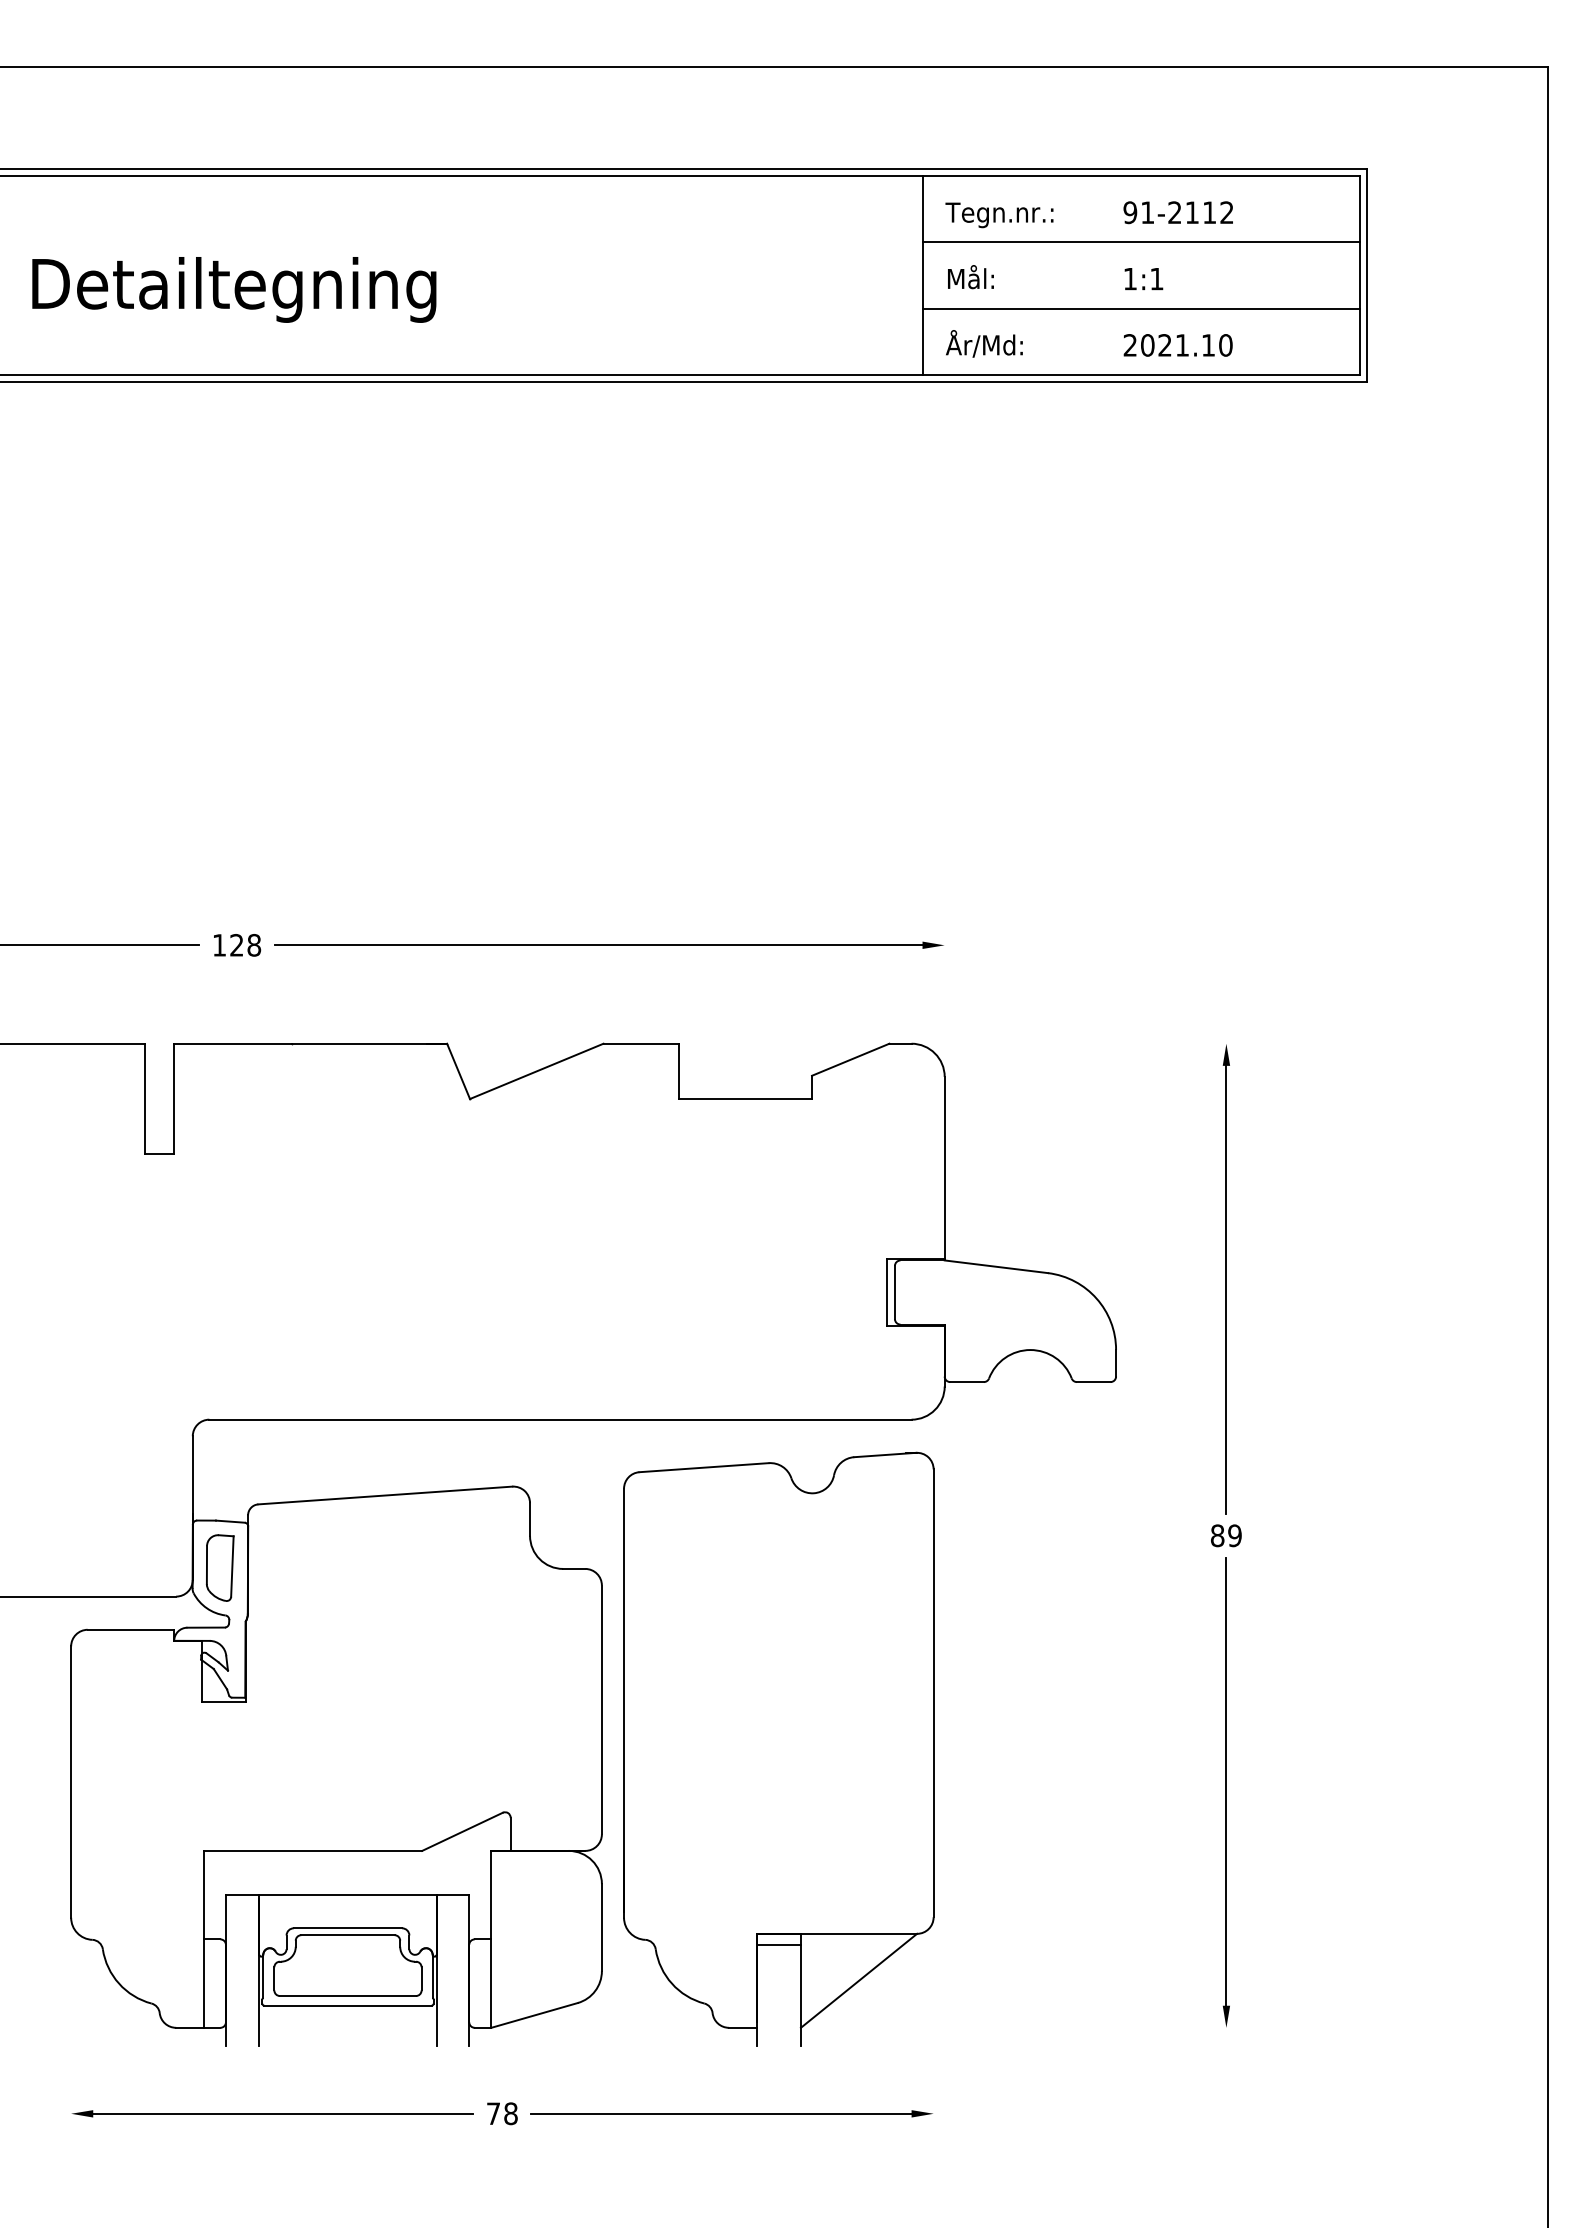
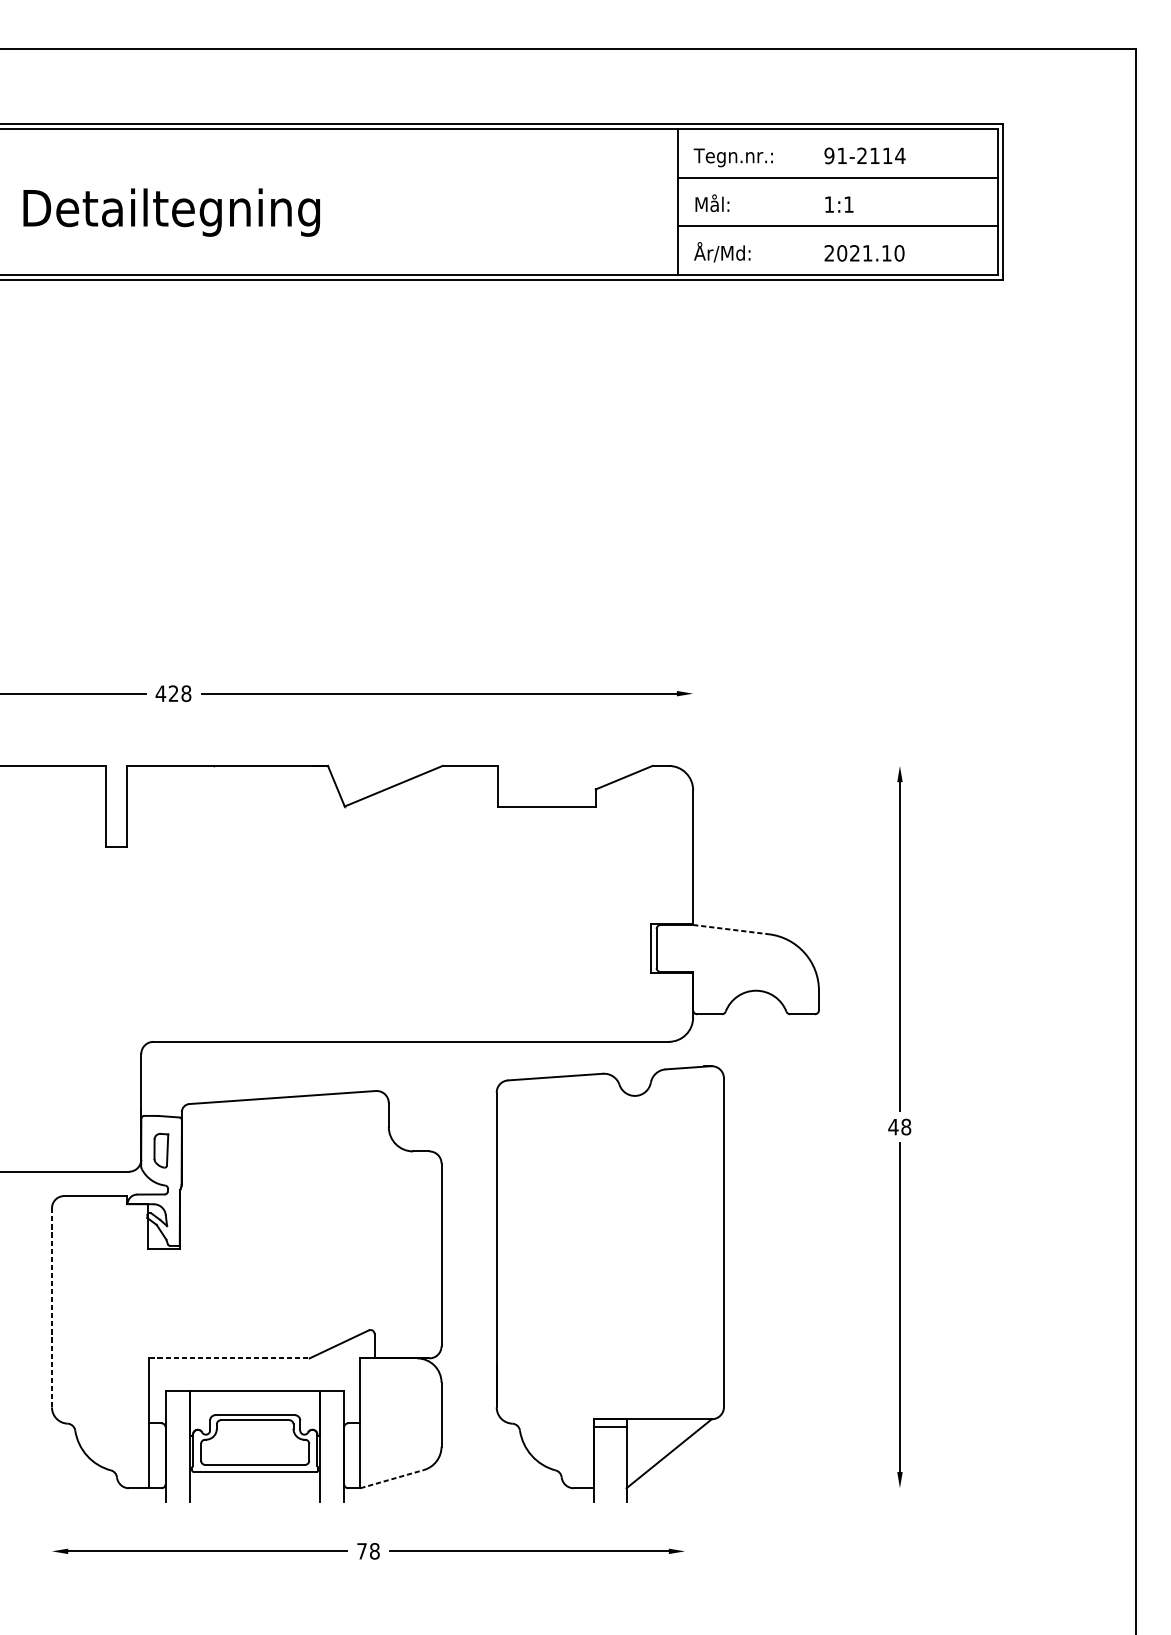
text: (1226, 212) -> (900, 155), 91-2112 -> 91-2114
text: (219, 945) -> (160, 693), 128 -> 428
line: (996, 1266) -> (731, 929), solid -> dashed
text: (1225, 1535) -> (899, 1126), 89 -> 48
part: (219, 1567) -> (160, 1150), size x0.7
part: (778, 1748) -> (610, 1283), moved
line: (71, 1782) -> (52, 1308), solid -> dashed
line: (313, 1850) -> (229, 1358), solid -> dashed
line: (535, 2015) -> (392, 1479), solid -> dashed

